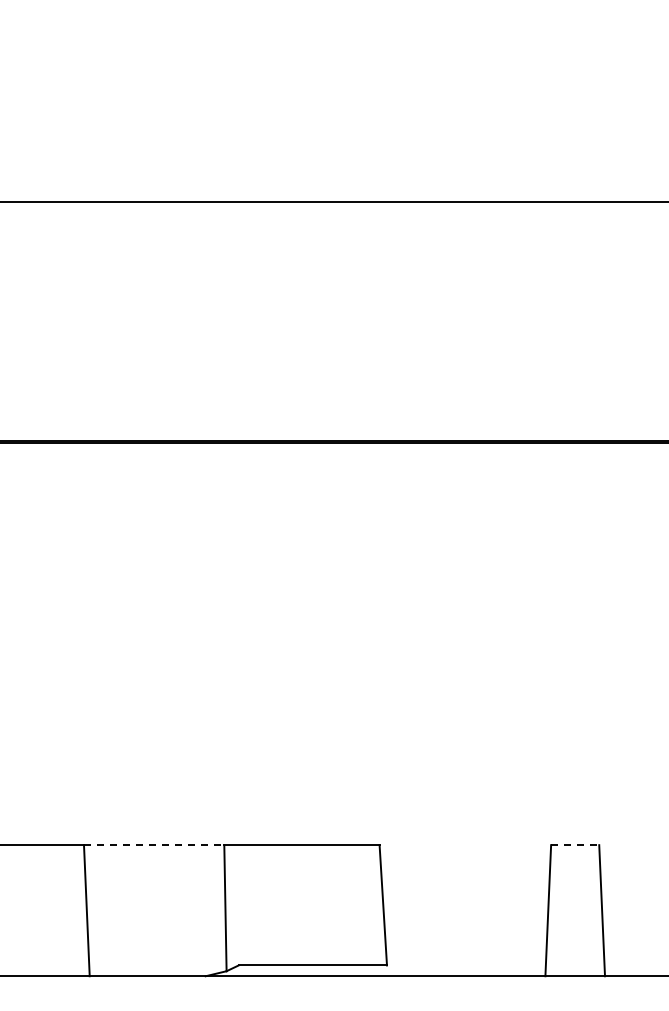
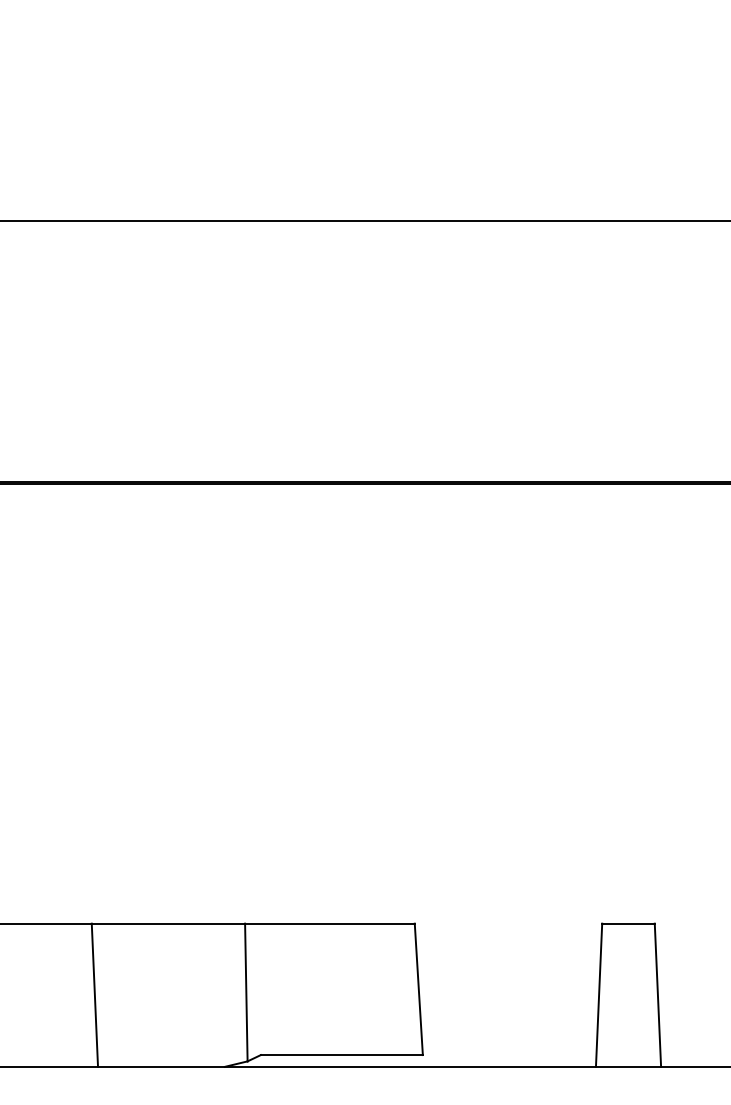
line: (154, 845) -> (168, 924), dashed -> solid
line: (575, 845) -> (628, 924), dashed -> solid

